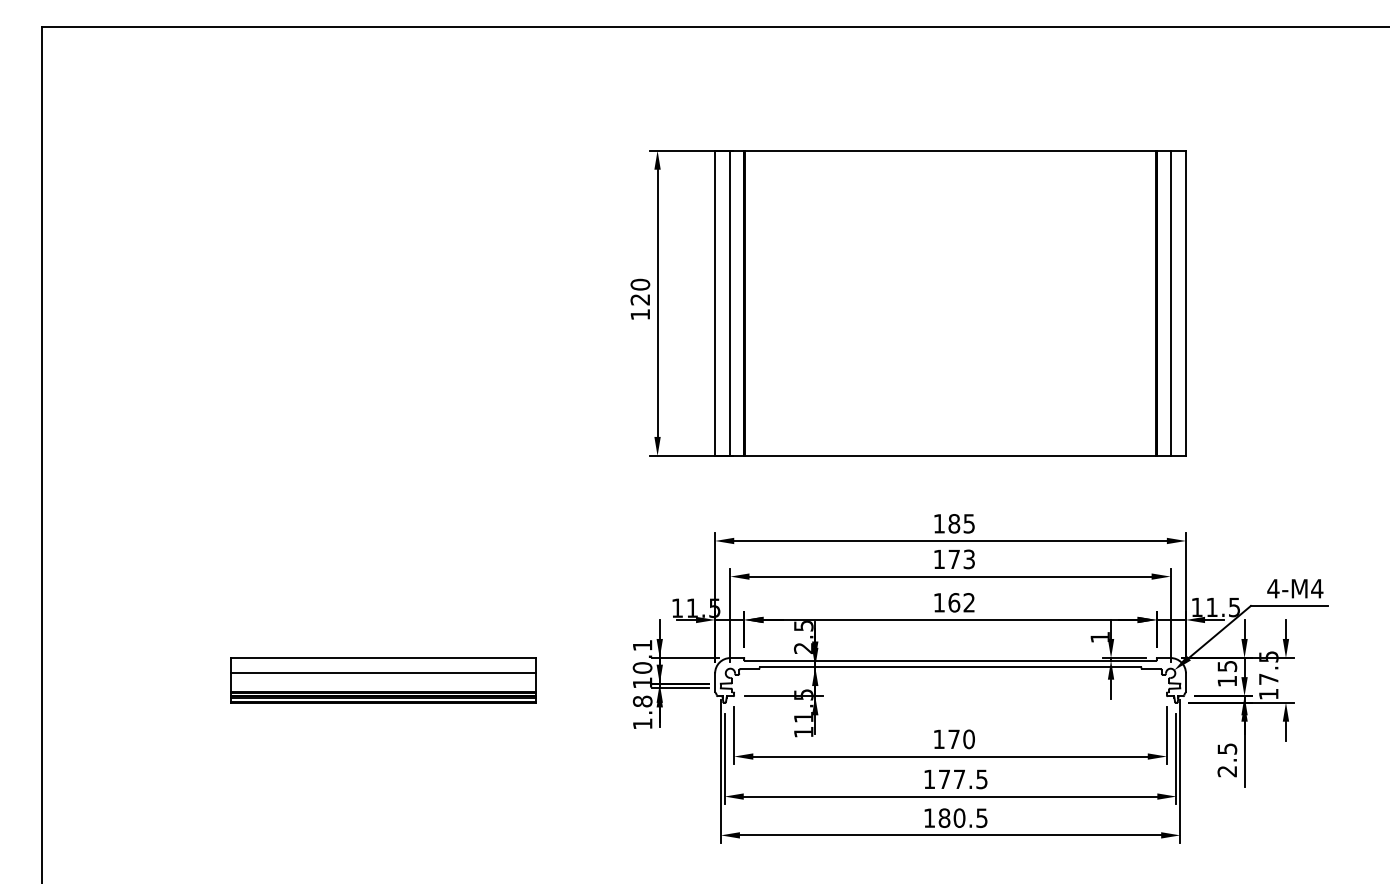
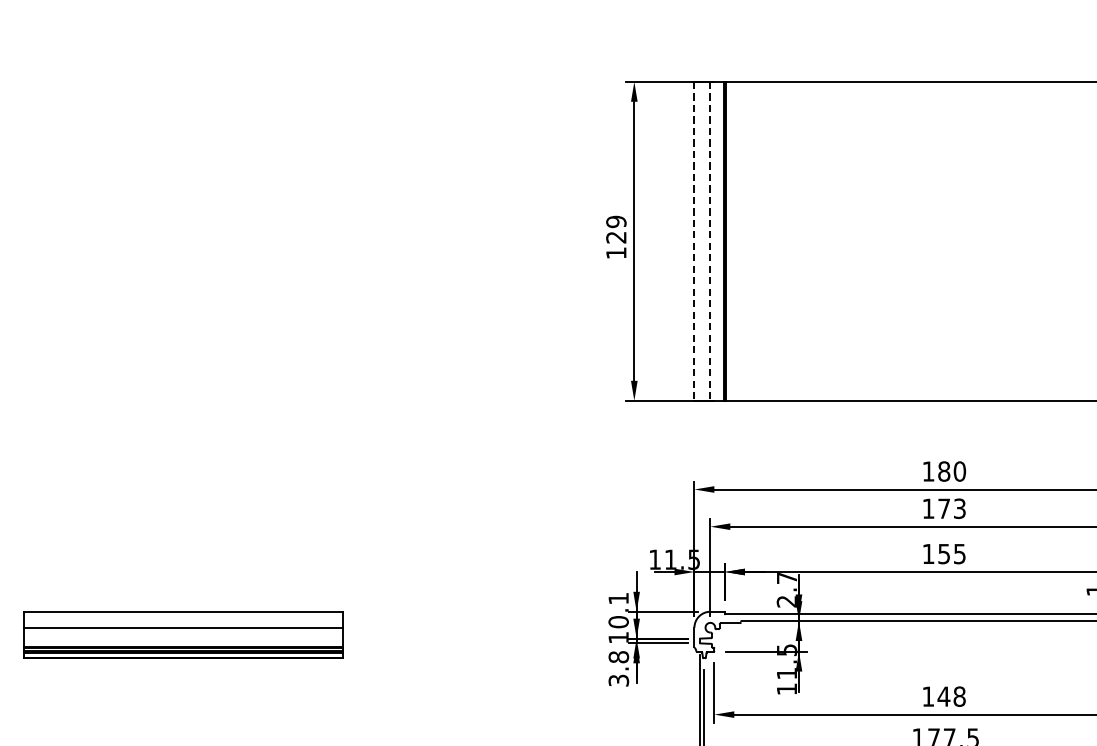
text: (640, 284) -> (616, 221), 120 -> 129
line: (715, 303) -> (694, 241), solid -> dashed
line: (730, 303) -> (710, 241), solid -> dashed
text: (969, 523) -> (960, 471), 185 -> 180
text: (961, 602) -> (951, 553), 162 -> 155
text: (803, 626) -> (786, 578), 2.5 -> 2.7
part: (383, 680) -> (183, 635), moved
text: (642, 723) -> (618, 680), 1.8 -> 3.8
text: (960, 738) -> (950, 695), 170 -> 148

